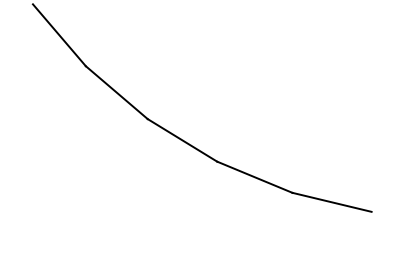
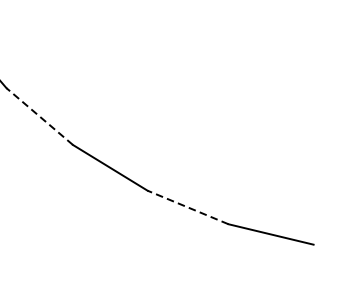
line: (116, 92) -> (39, 116), solid -> dashed
line: (254, 177) -> (187, 207), solid -> dashed

